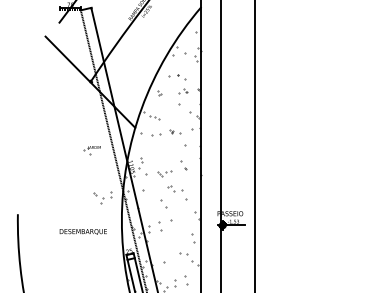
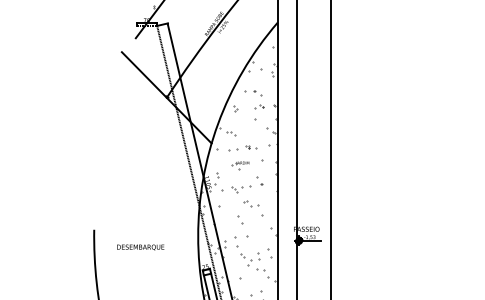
part: (92, 149) -> (240, 165), moved
part: (165, 173) -> (241, 189), size x1.43
part: (103, 197) -> (250, 259), moved
text: (83, 231) -> (140, 247), moved

